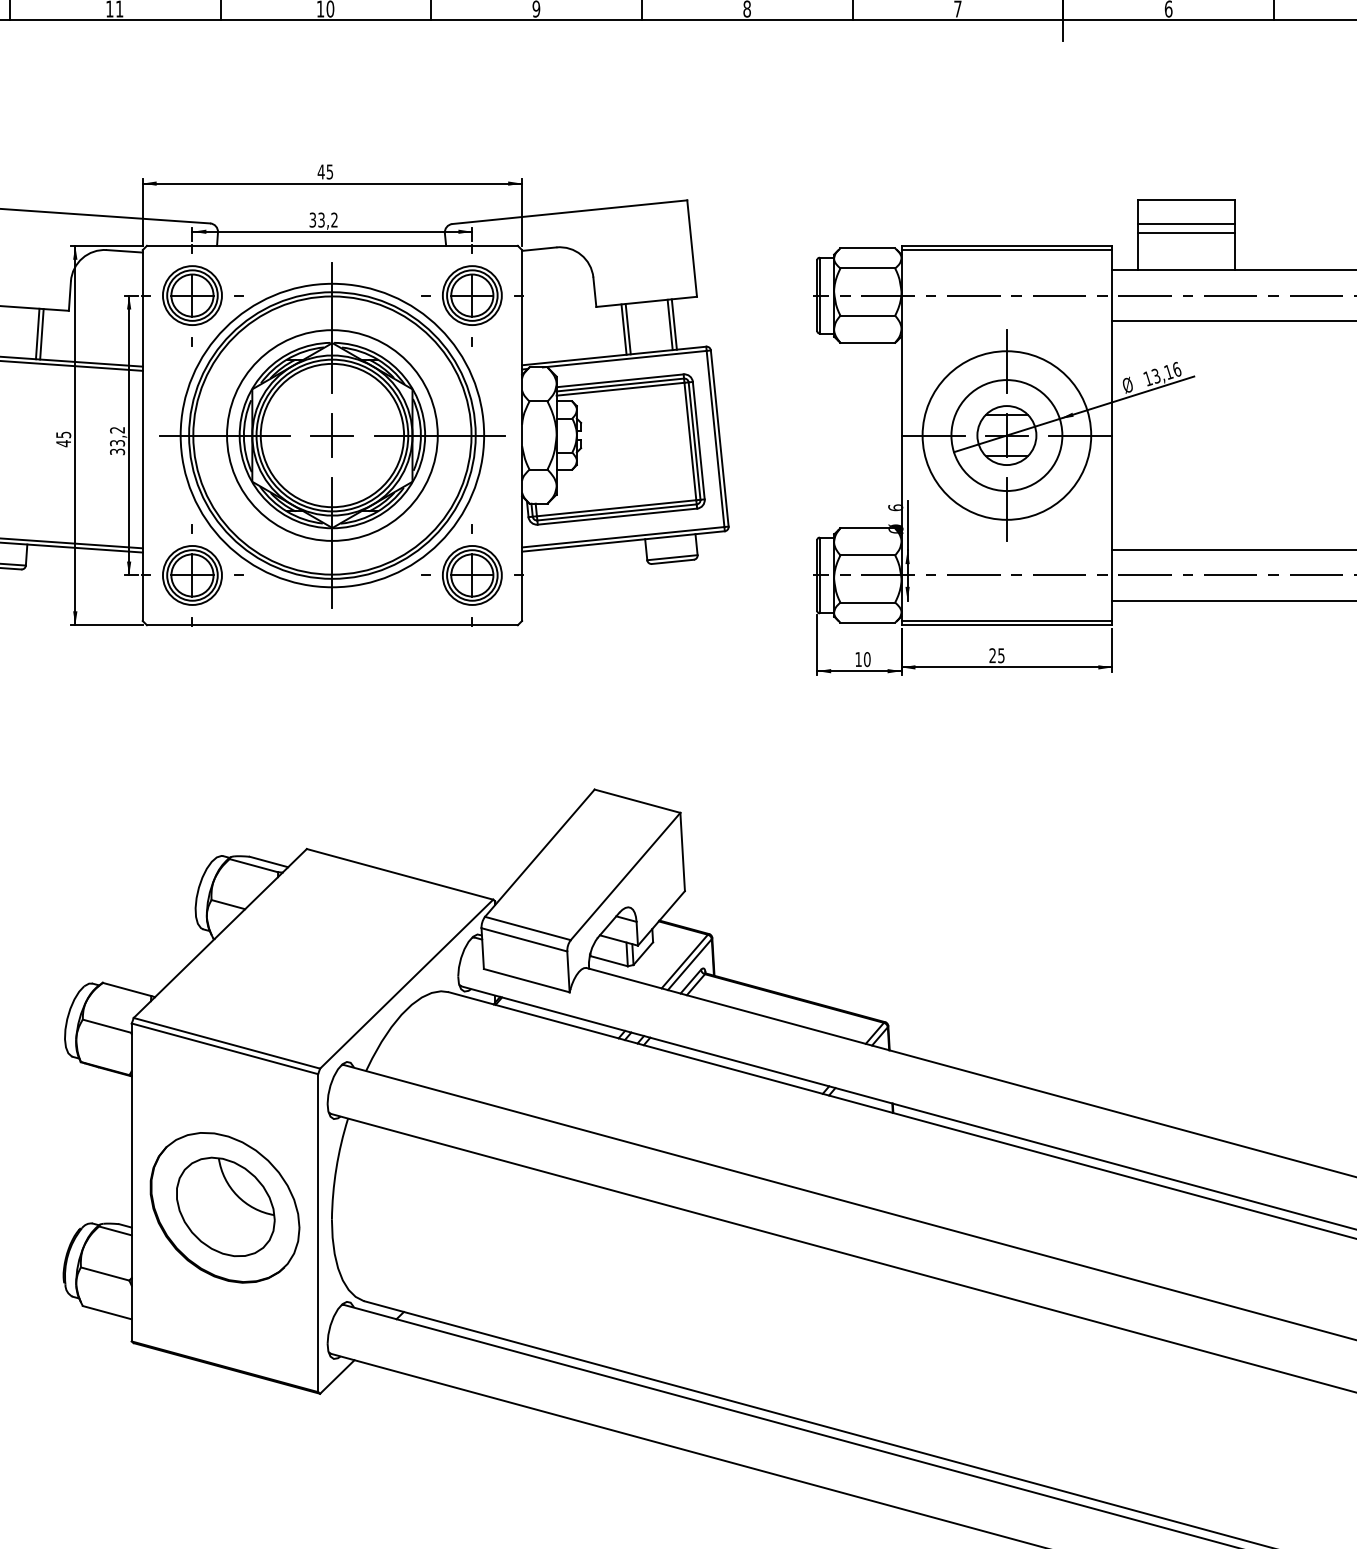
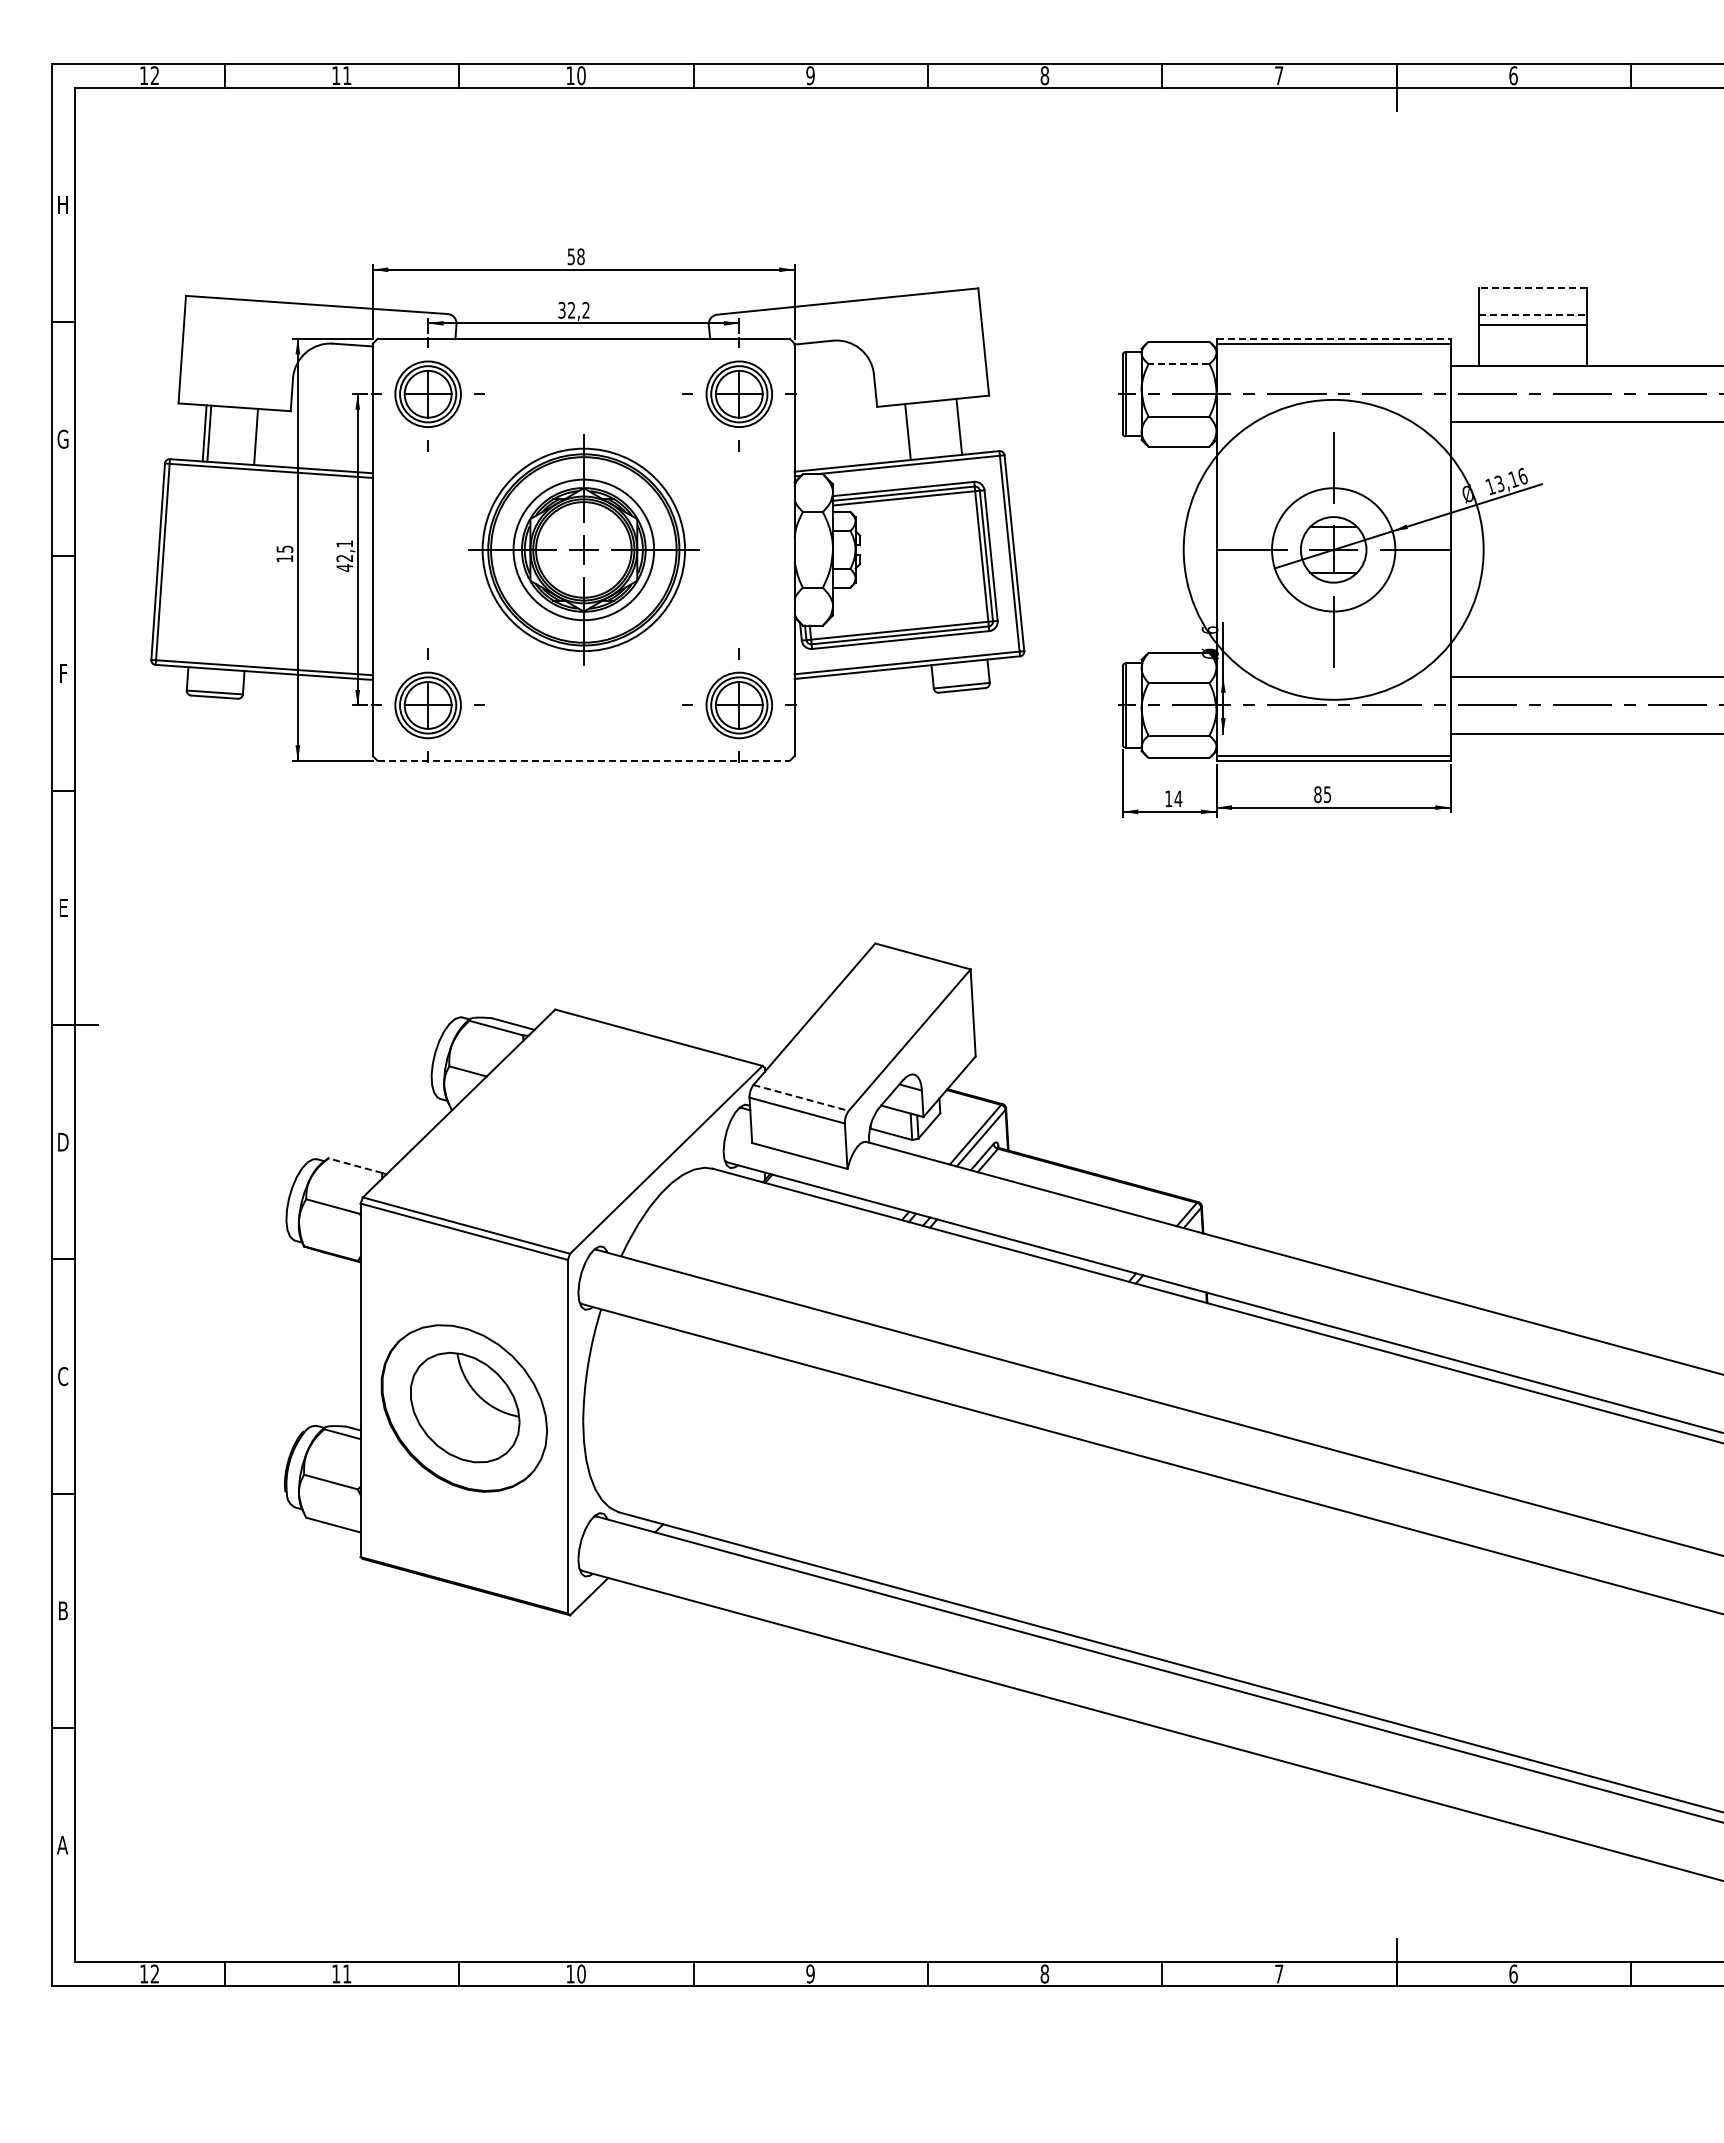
text: (324, 171) -> (575, 256), 45 -> 58
line: (1185, 200) -> (1532, 288), solid -> dashed
text: (321, 220) -> (571, 310), 33,2 -> 32,2
line: (1185, 223) -> (1532, 314), solid -> dashed
line: (1007, 245) -> (1334, 338), solid -> dashed
line: (867, 268) -> (1178, 364), solid -> dashed
line: (673, 324) -> (963, 426), removed
line: (628, 329) -> (912, 431), removed
line: (41, 334) -> (260, 437), removed
part: (332, 435) -> (583, 549), size x0.6
circle: (1006, 435) -> (1333, 549), size x1.6
text: (117, 441) -> (344, 556), 33,2 -> 42,1
text: (63, 443) -> (284, 558), 45 -> 15
line: (333, 624) -> (584, 760), solid -> dashed
text: (992, 655) -> (1317, 794), 25 -> 85
text: (867, 659) -> (1178, 798), 10 -> 14
line: (528, 928) -> (801, 1098), solid -> dashed
line: (127, 989) -> (355, 1165), solid -> dashed

